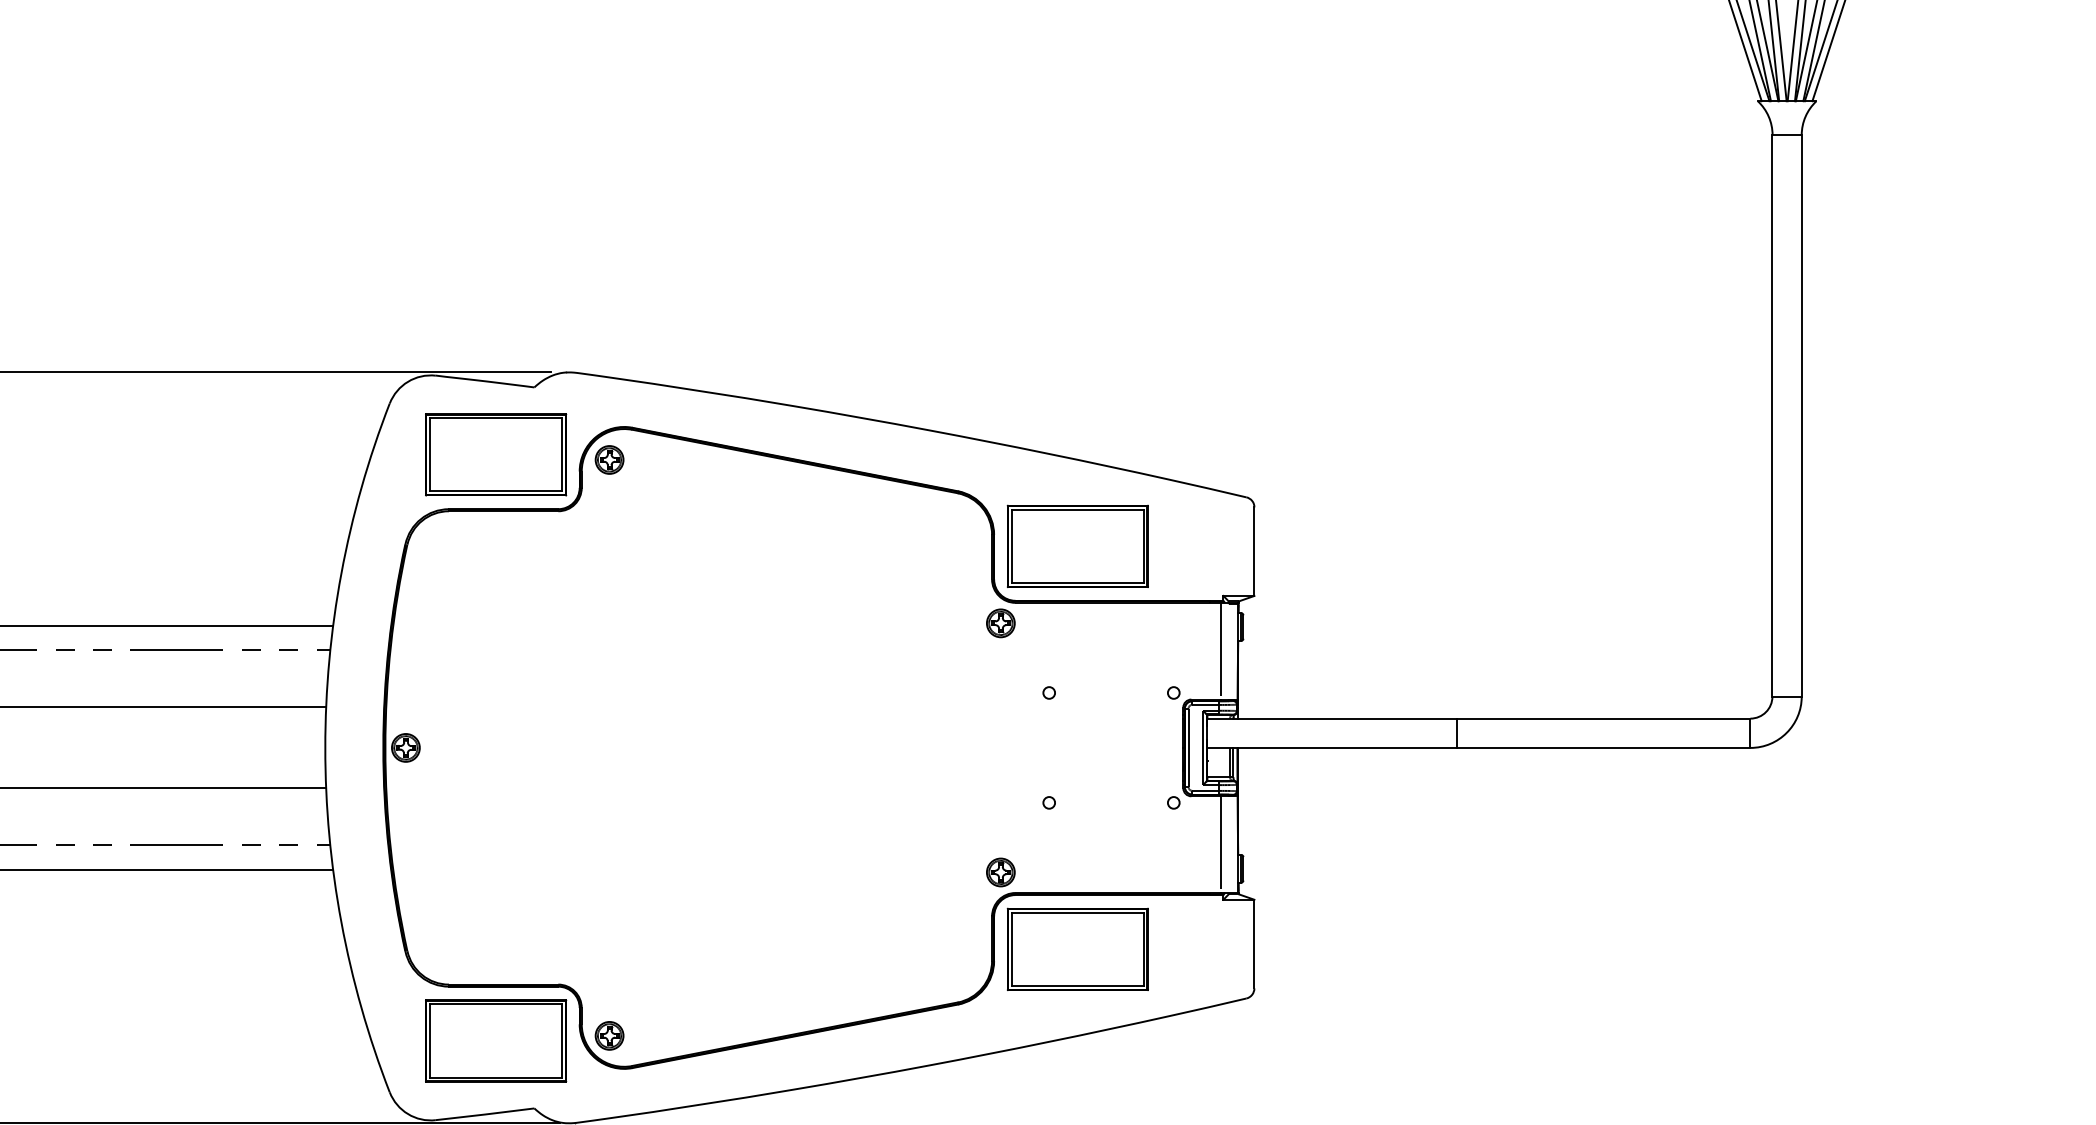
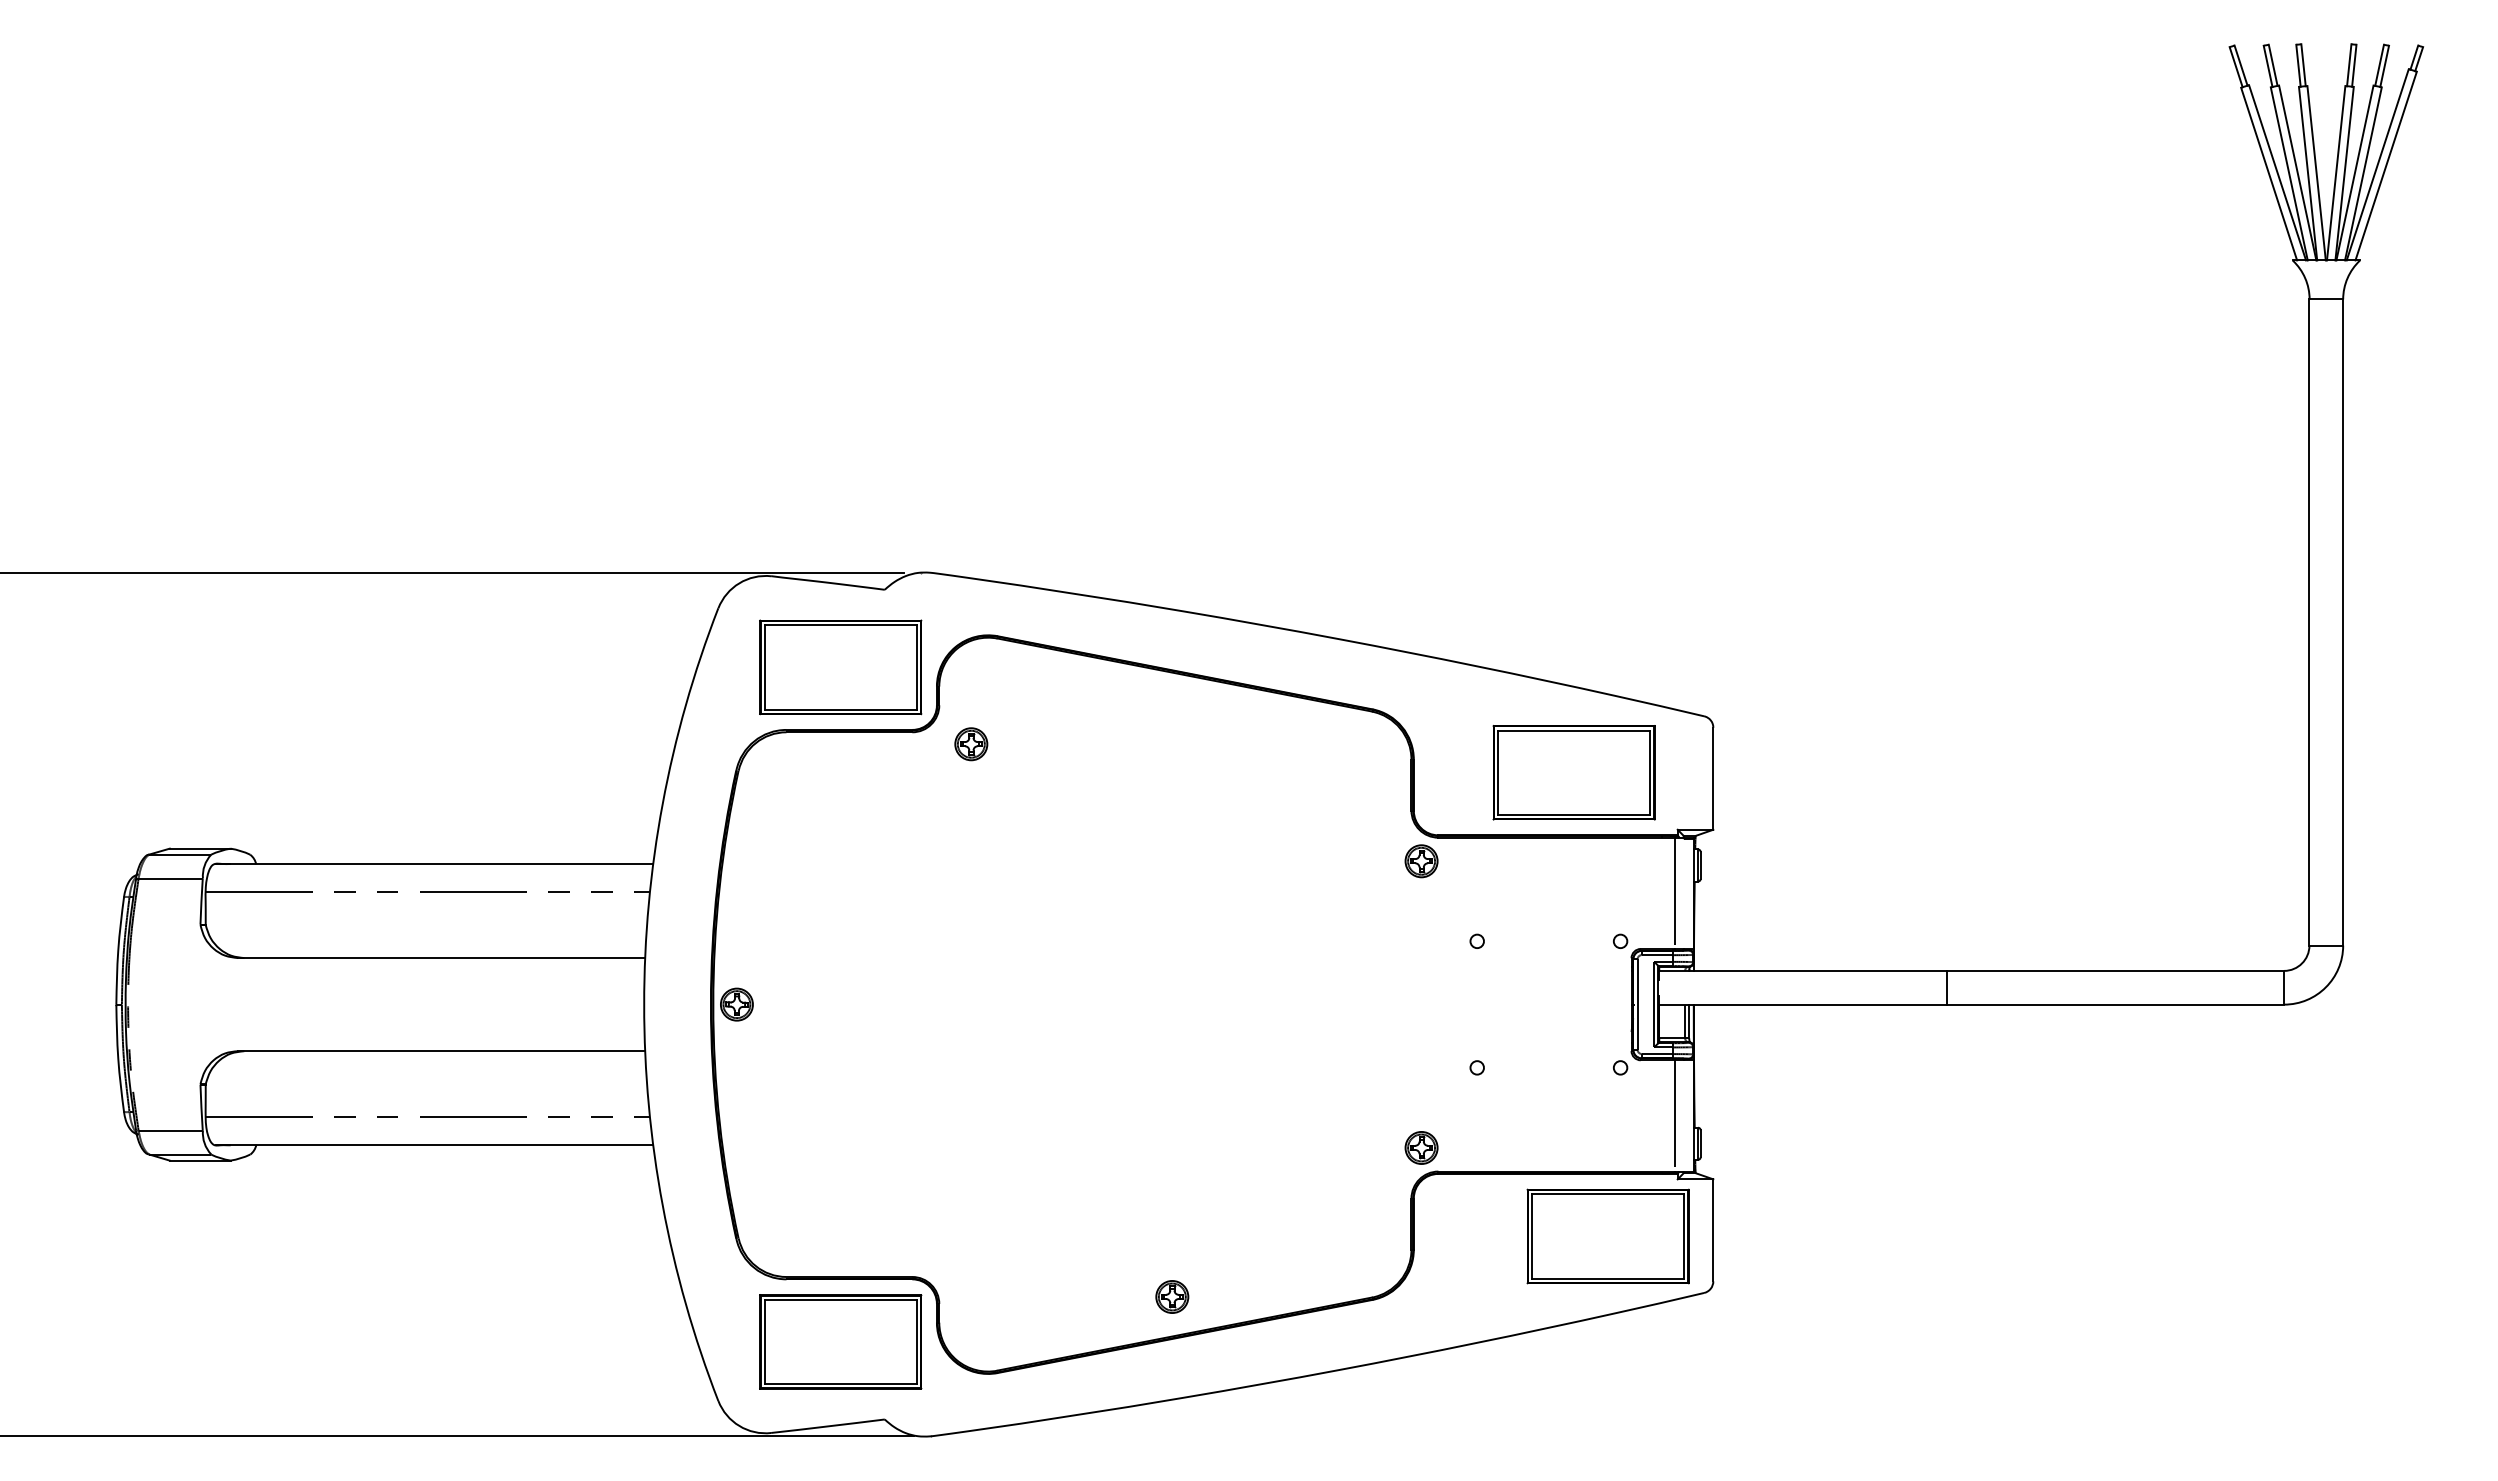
part: (609, 460) -> (971, 744), moved
part: (1077, 546) -> (1573, 772), moved
part: (1077, 949) -> (1607, 1236), moved
part: (609, 1035) -> (1172, 1296), moved

